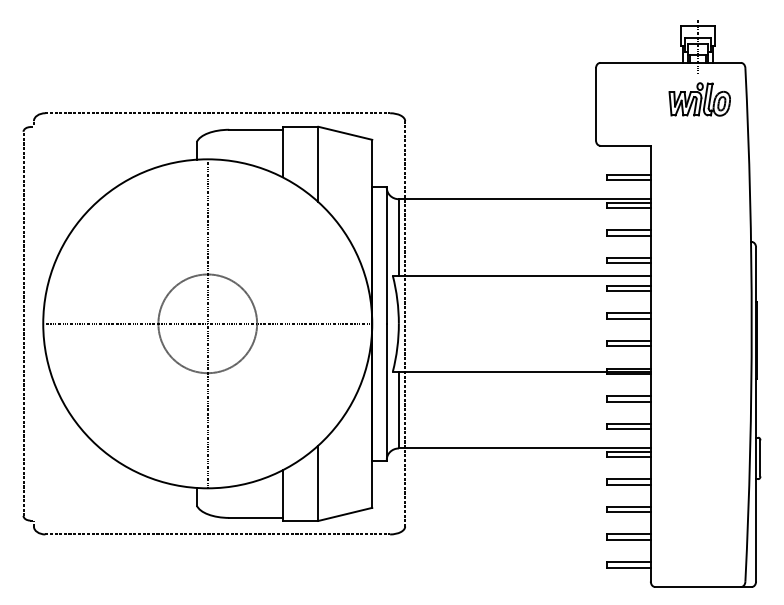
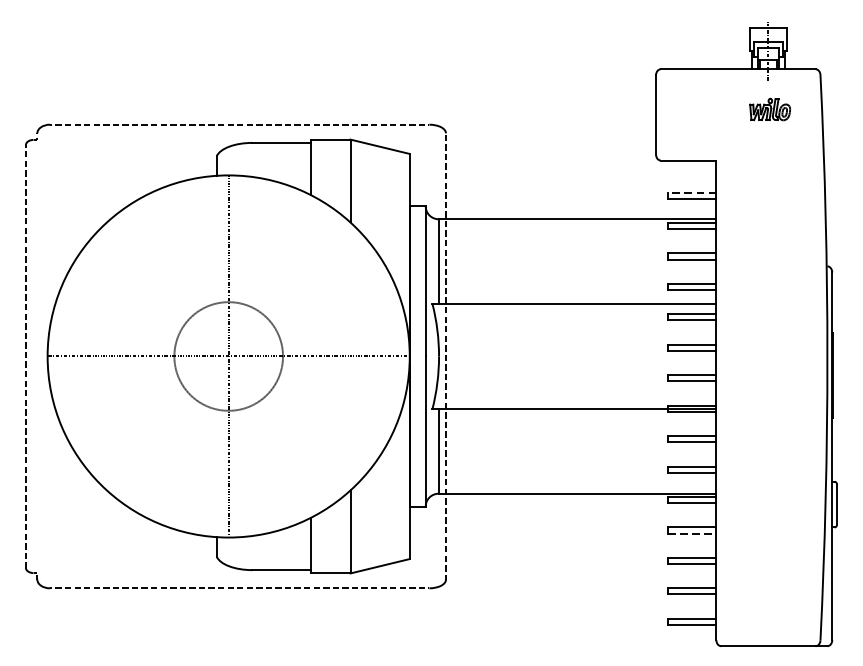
part: (699, 99) -> (769, 109), size x0.6
line: (628, 174) -> (691, 192), solid -> dashed
line: (628, 484) -> (691, 533), solid -> dashed

